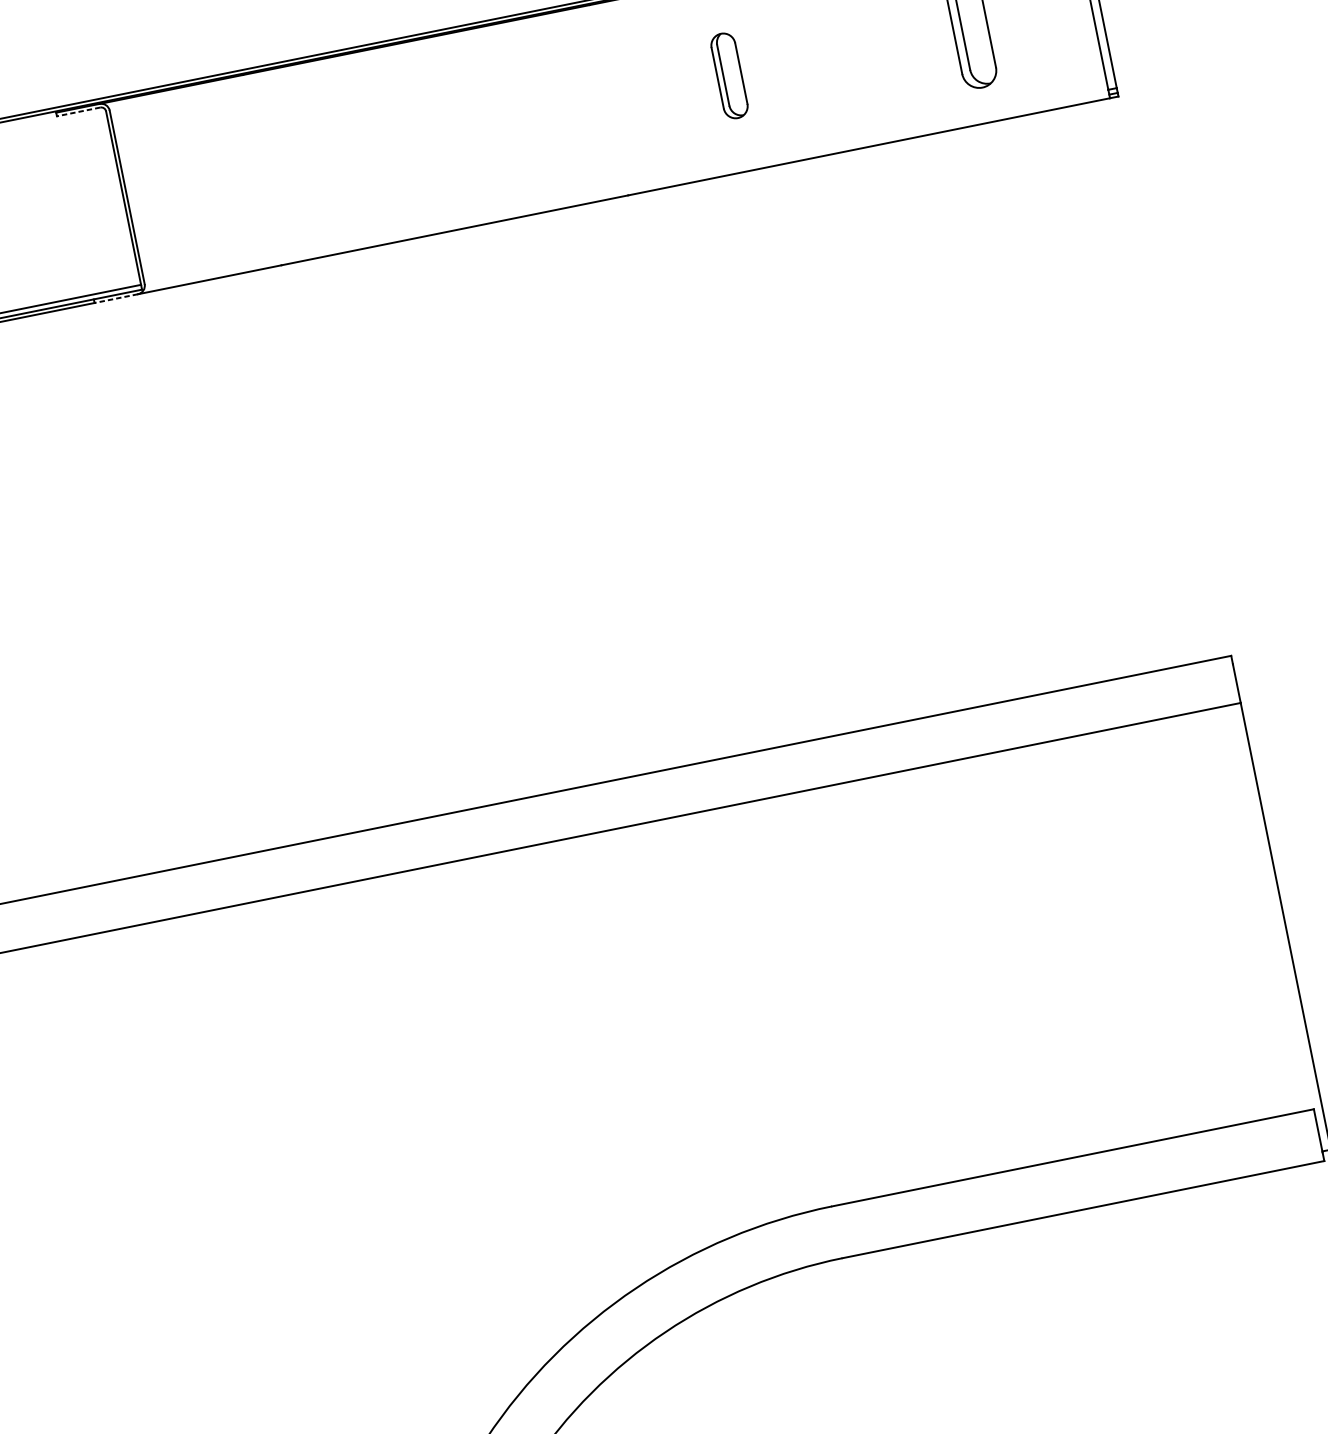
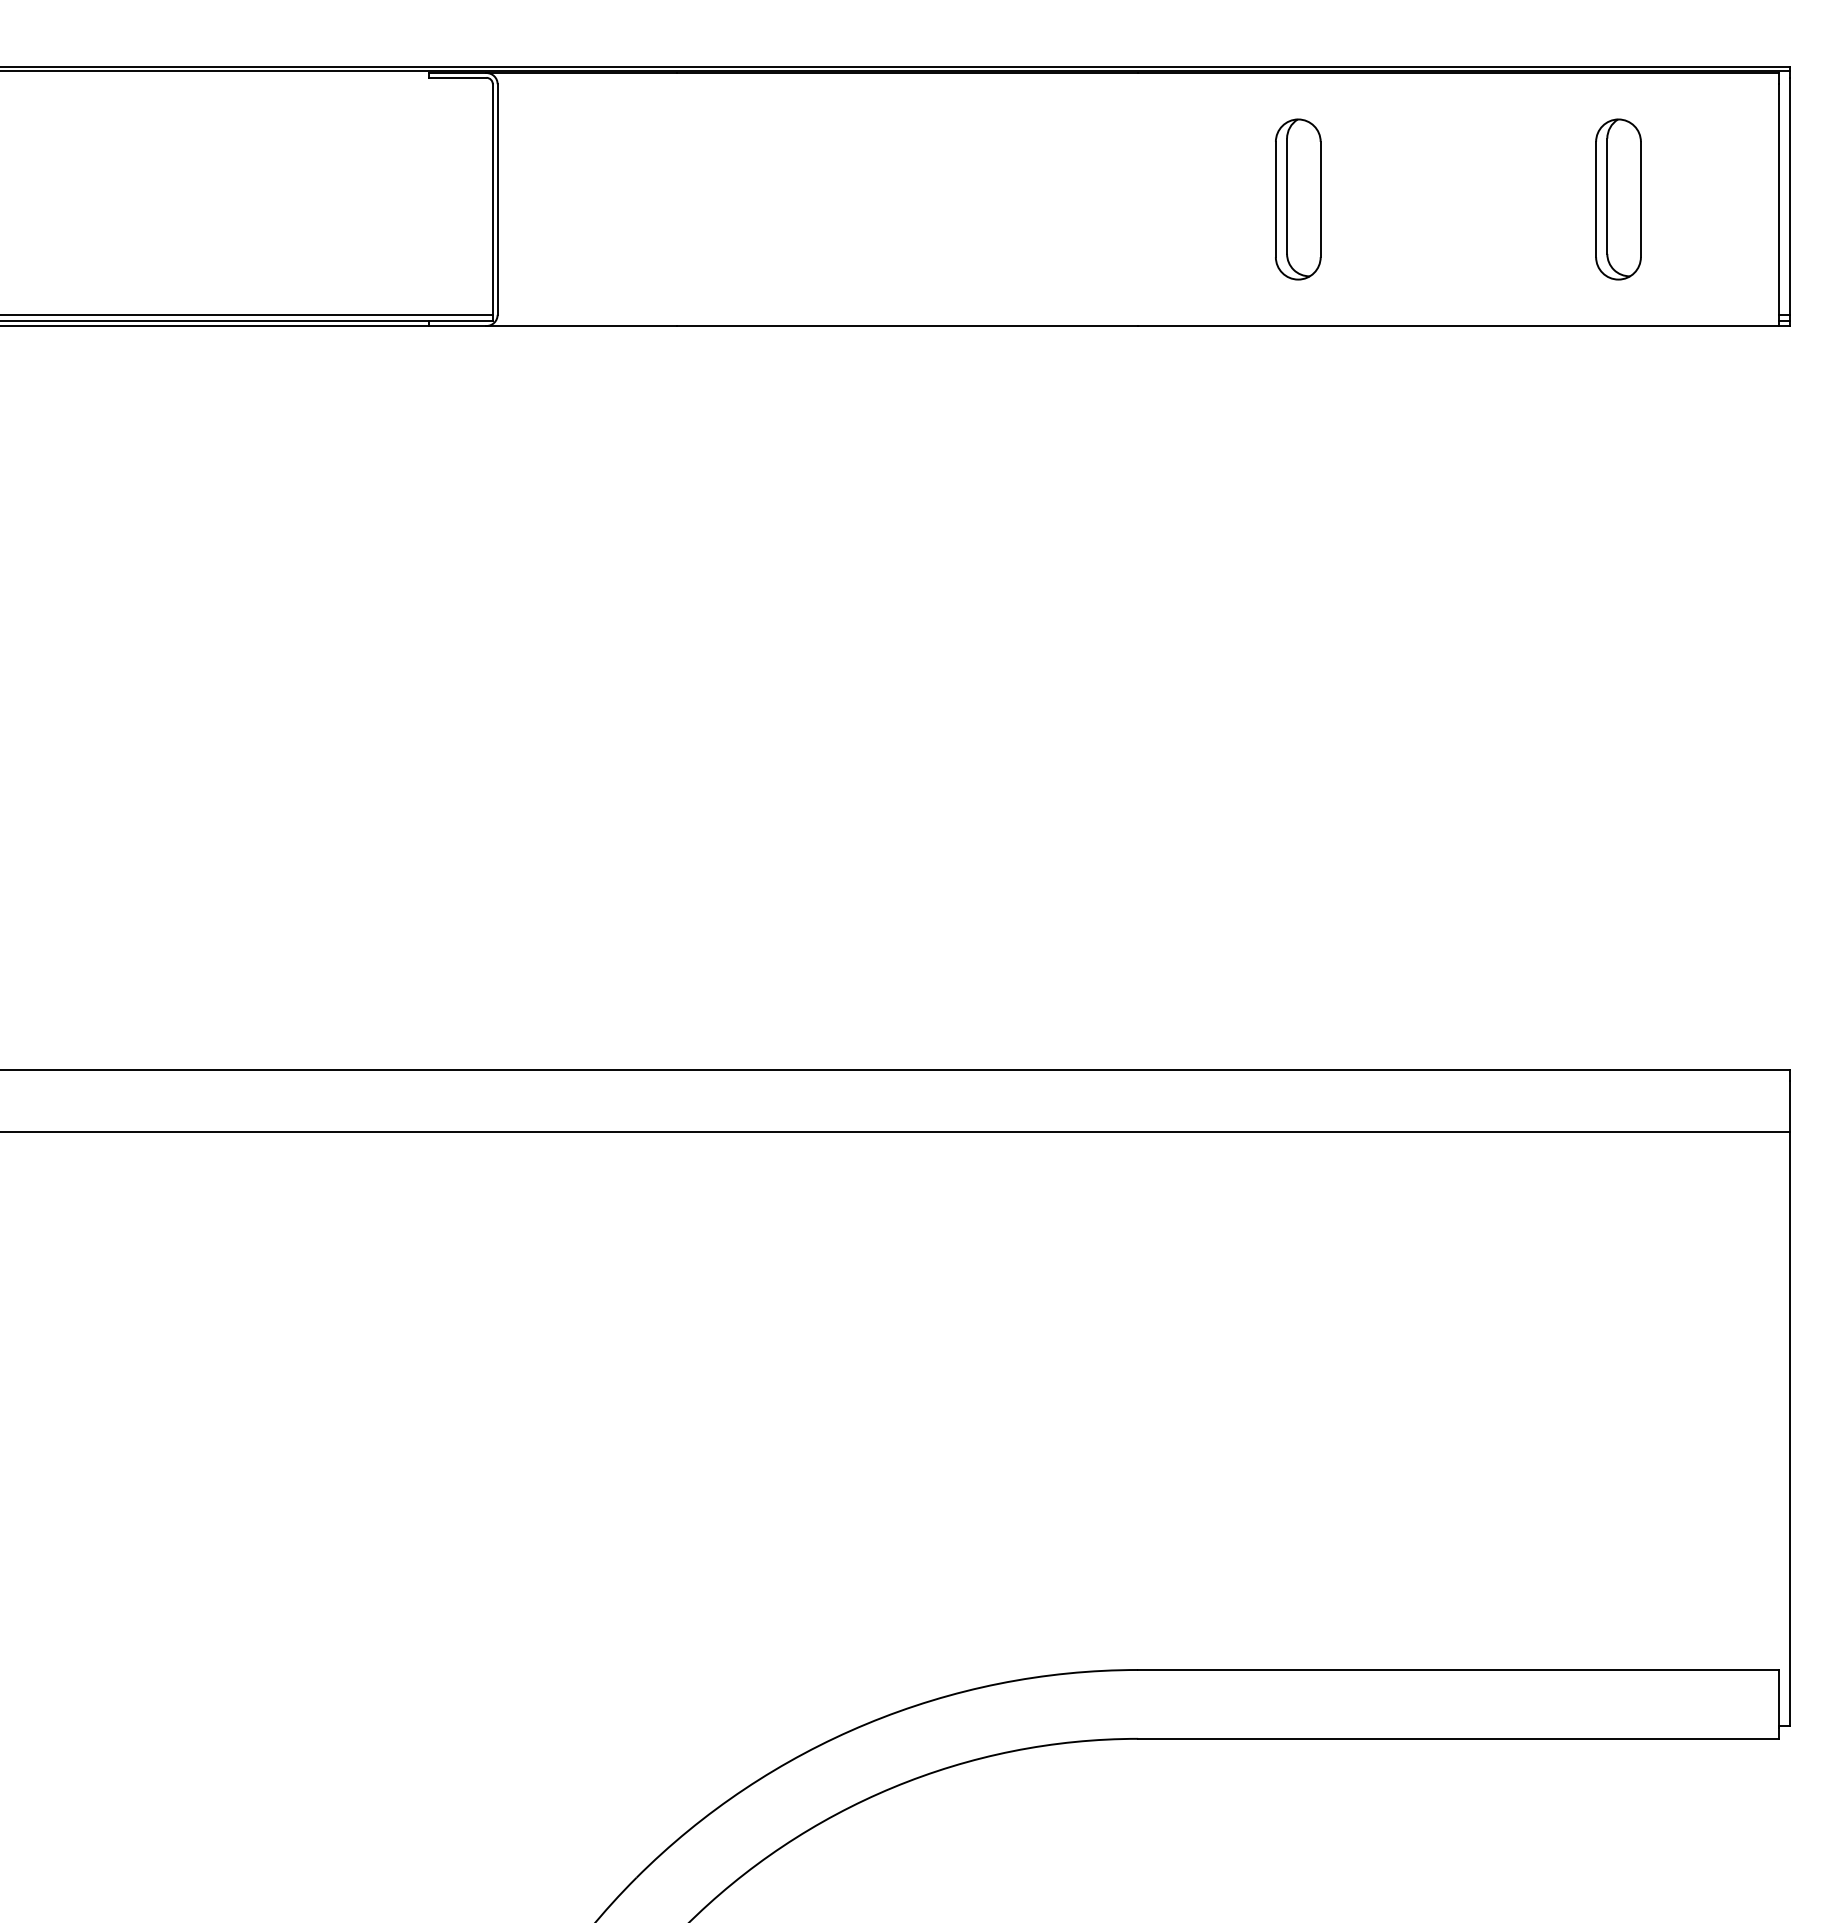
part: (729, 75) -> (1298, 199), size x1.43
line: (78, 111) -> (457, 77), dashed -> solid
line: (116, 298) -> (457, 326), dashed -> solid

